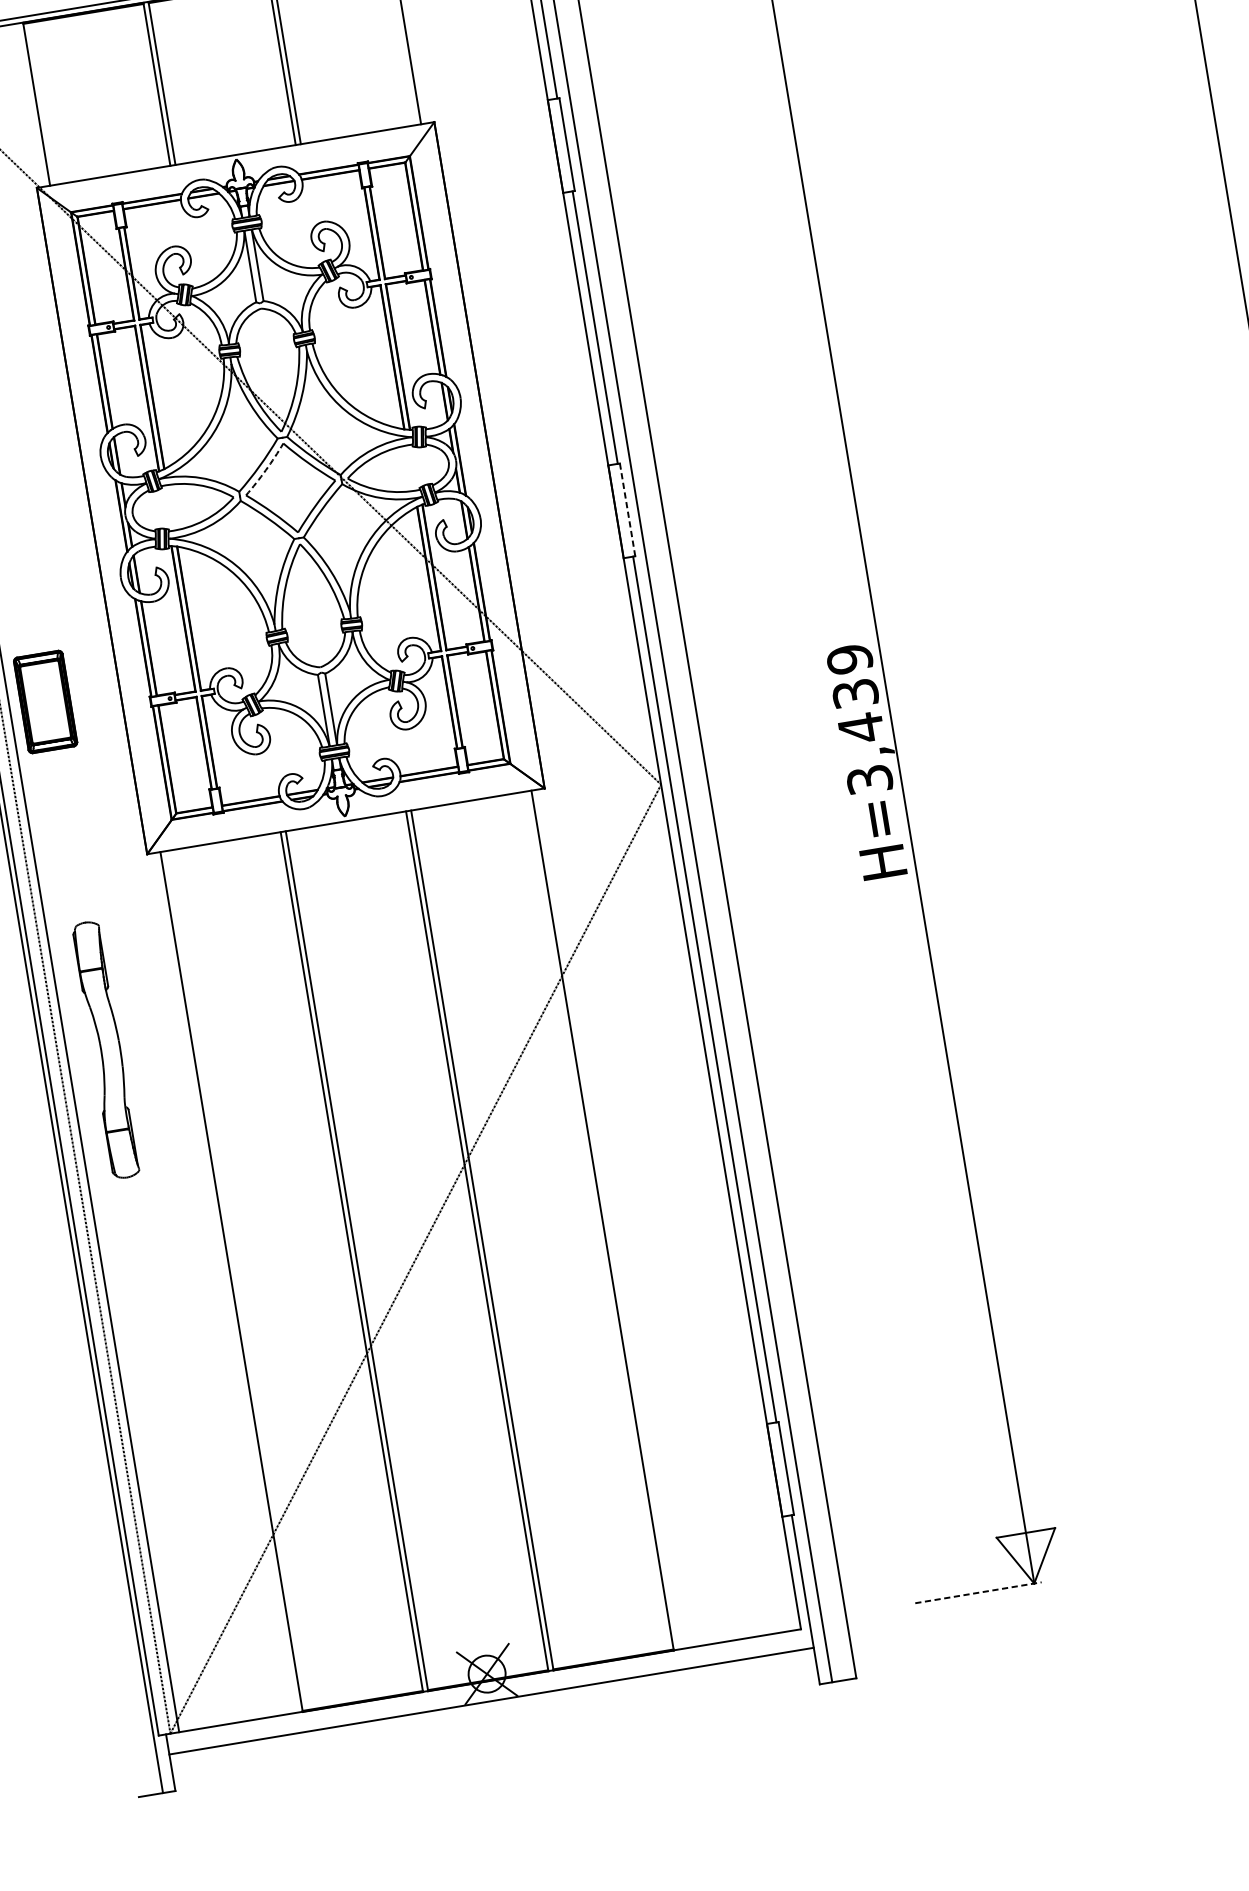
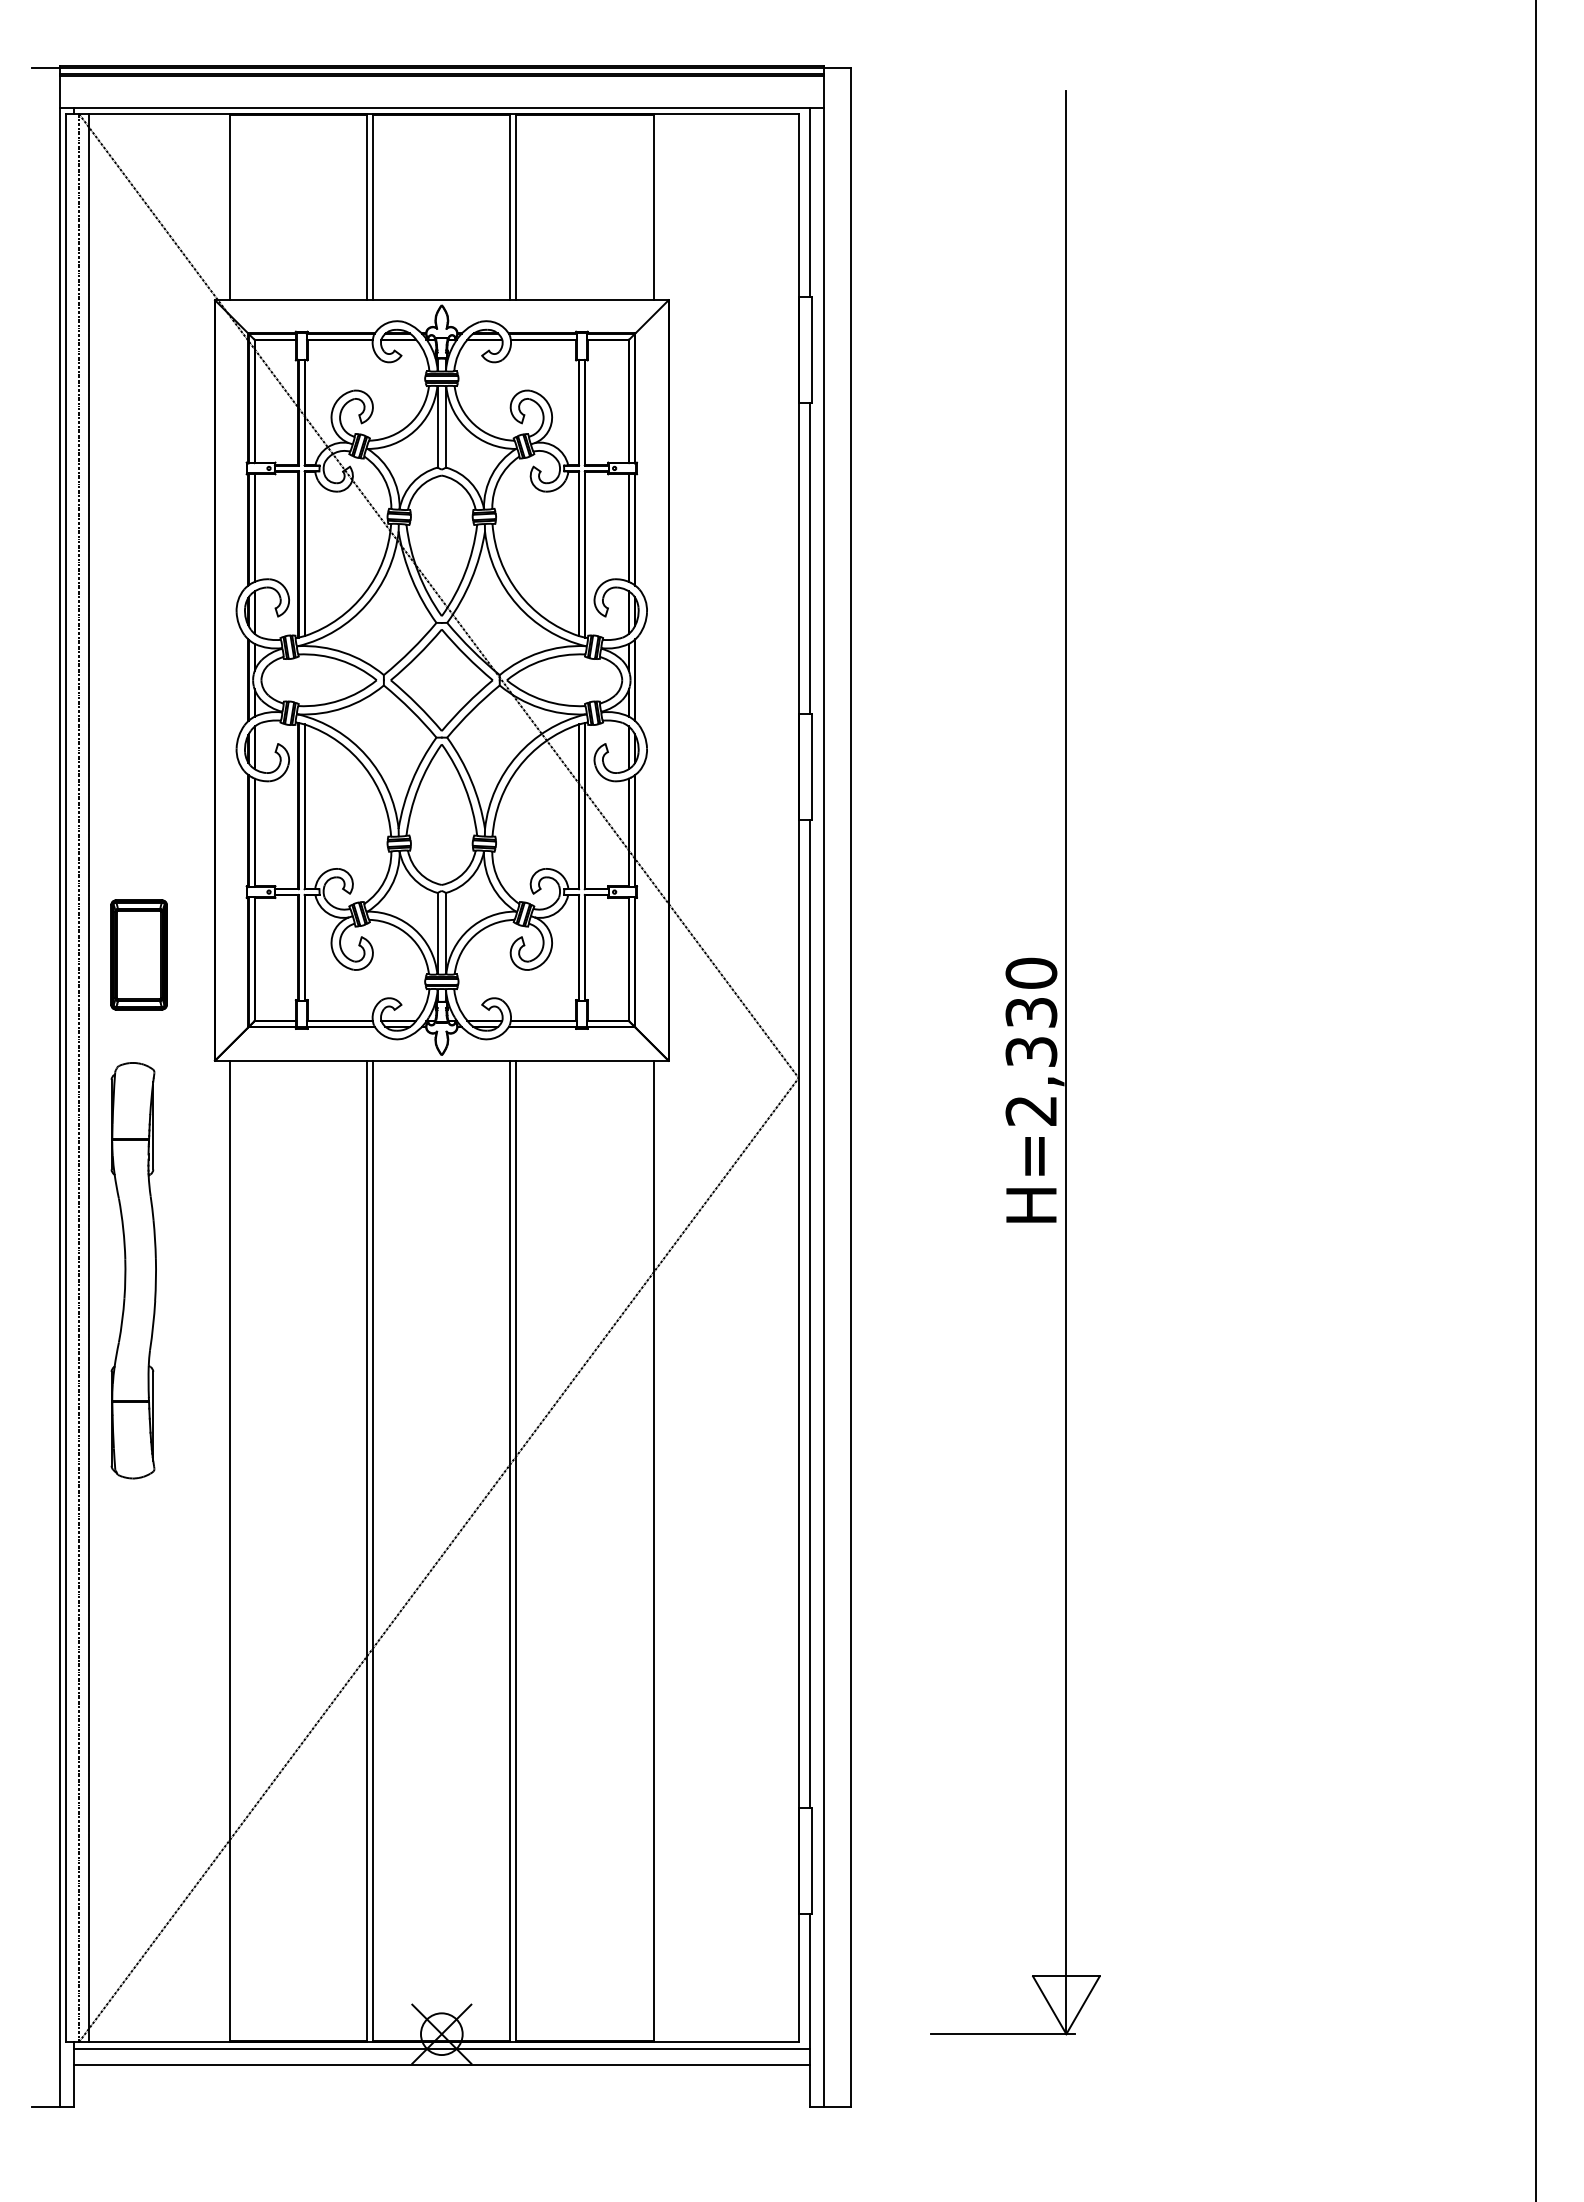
arc: (265, 470) -> (417, 656), dashed -> solid
line: (627, 509) -> (812, 766), dashed -> solid
part: (45, 701) -> (138, 954), moved
text: (859, 718) -> (1031, 1041), H=3,439 -> H=2,330
part: (106, 1049) -> (133, 1270), size x1.43
line: (979, 1592) -> (1003, 2034), dashed -> solid
line: (489, 1687) -> (441, 2049), added

